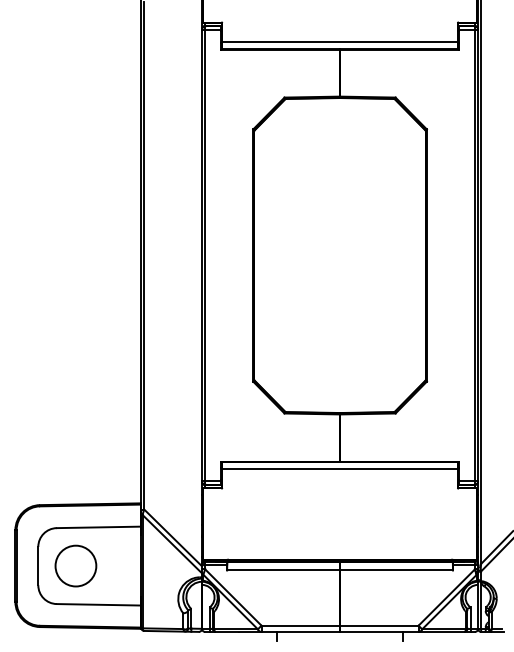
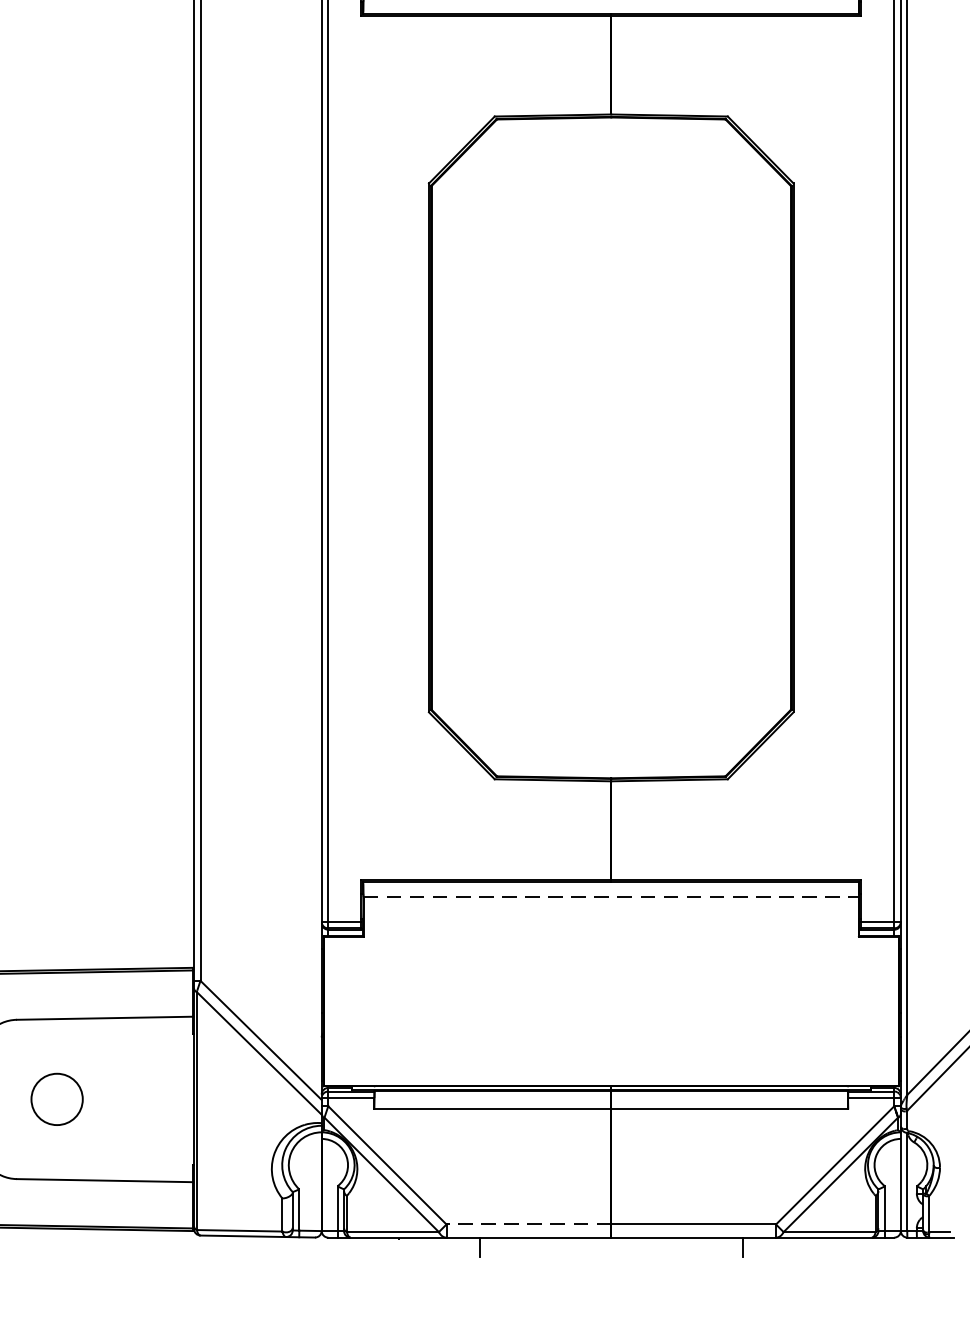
line: (340, 469) -> (612, 896), solid -> dashed
circle: (75, 565) -> (56, 1098), size x0.6
line: (300, 625) -> (528, 1224), solid -> dashed

